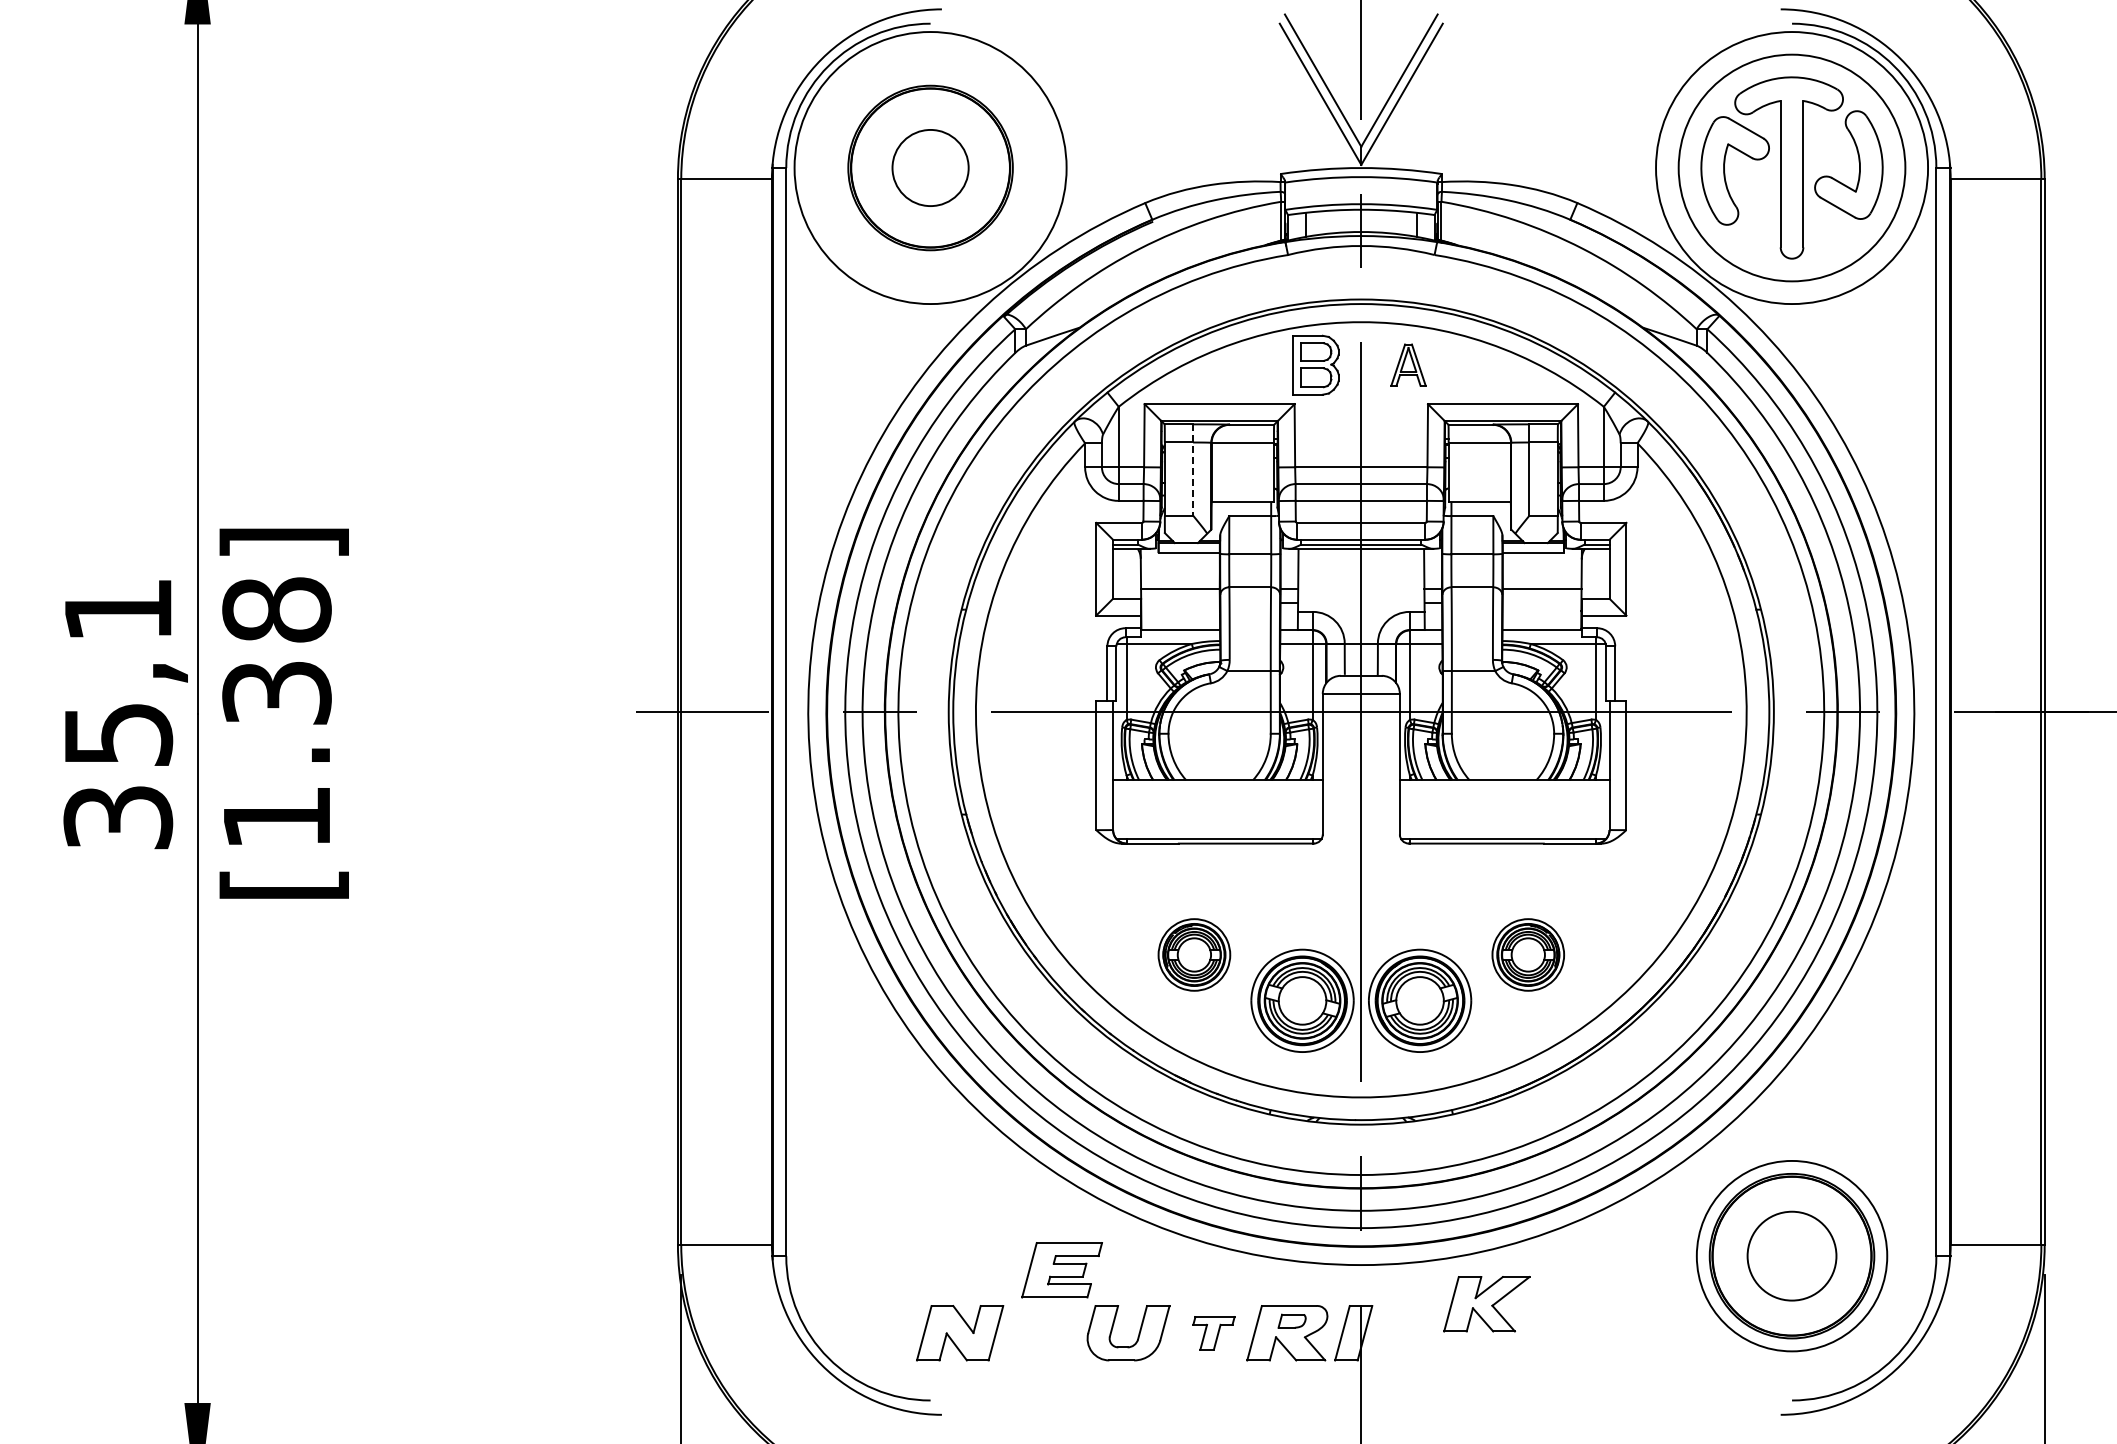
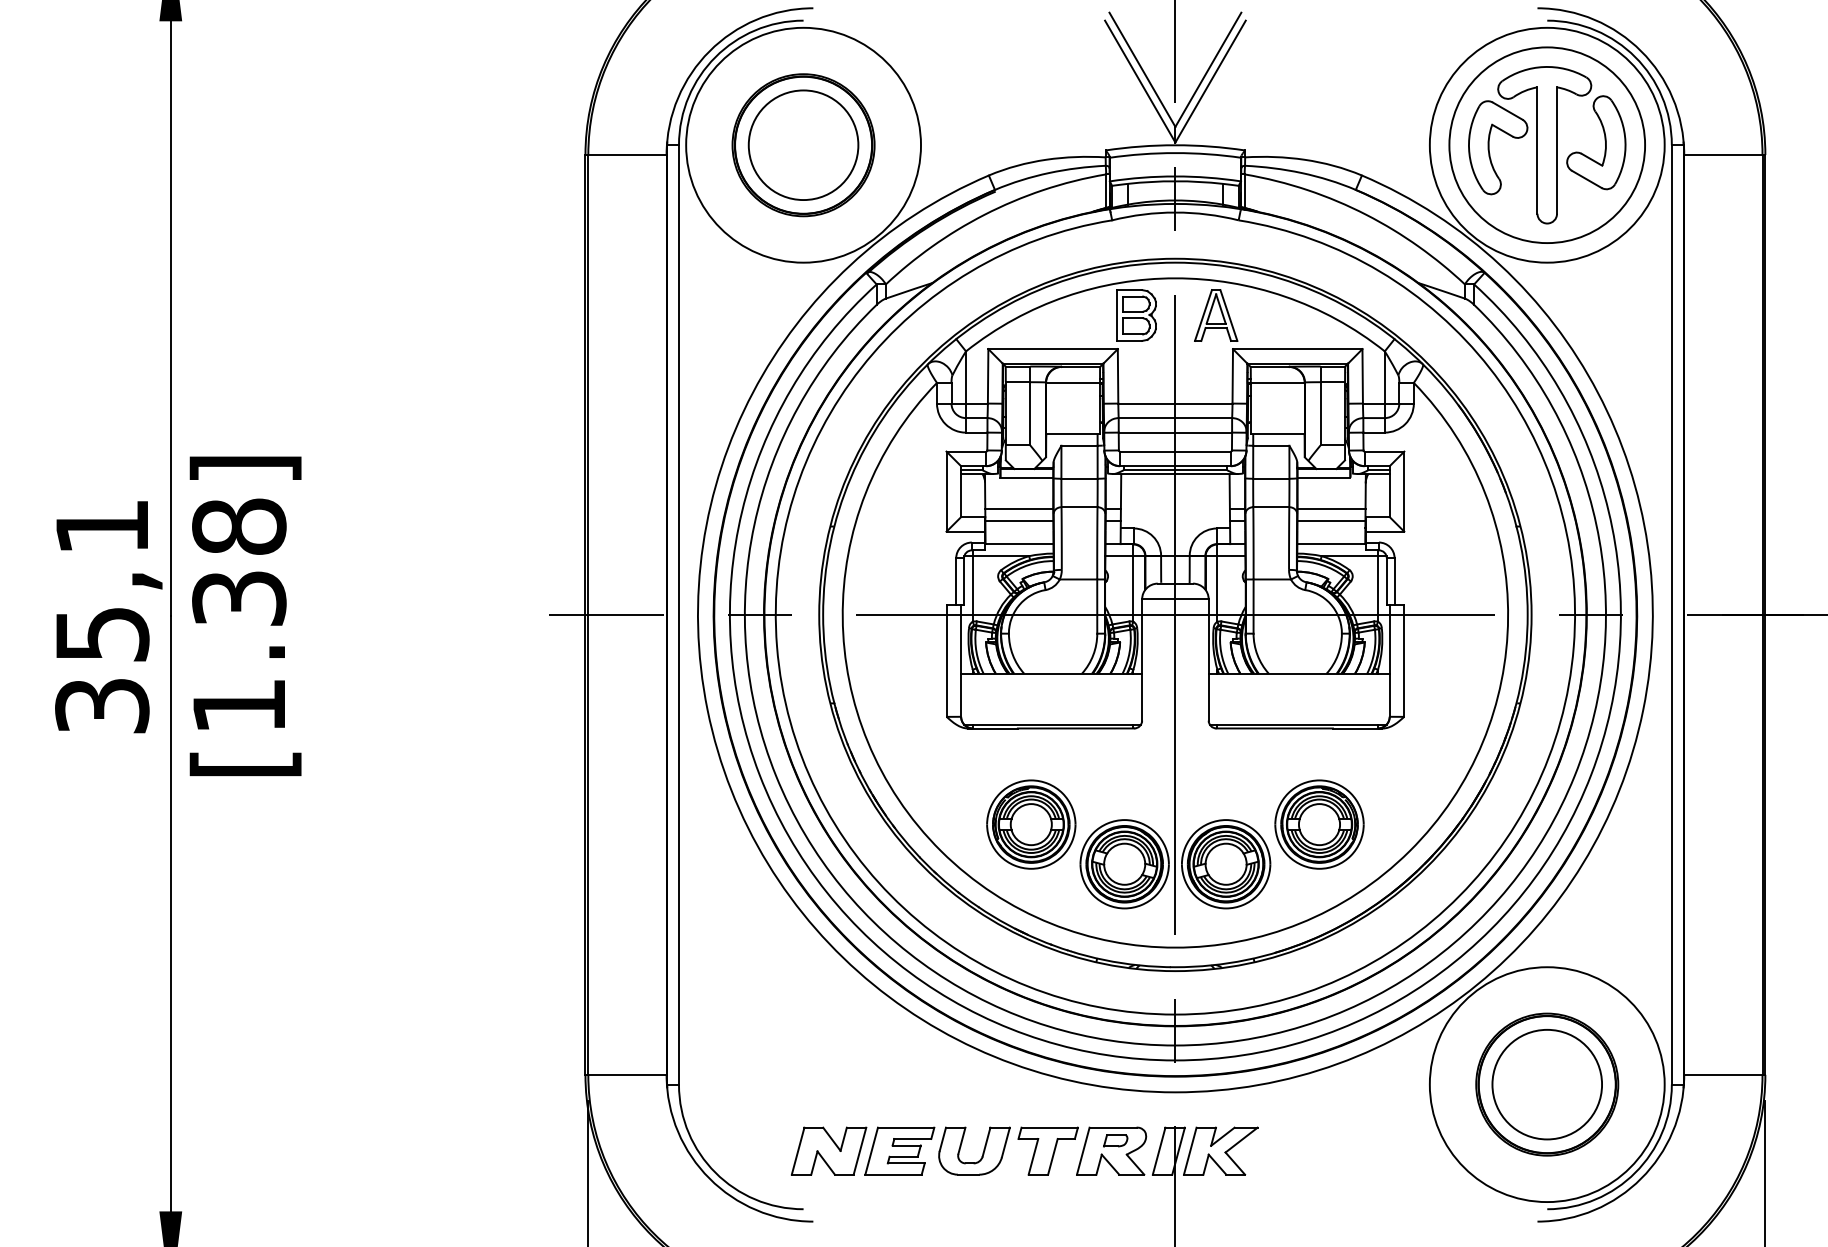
circle: (930, 167) -> (803, 144), size x1.67
part: (1408, 364) -> (1216, 314), size x1.43
line: (1193, 470) -> (1030, 406), dashed -> solid
line: (1180, 603) -> (1019, 521), added
line: (1541, 603) -> (1330, 521), added
part: (1194, 954) -> (1031, 824), size x1.43
part: (1528, 954) -> (1319, 824), size x1.43
circle: (1791, 1255) -> (1546, 1084), size x1.43
circle: (1792, 1256) -> (1547, 1084), size x1.43
part: (1061, 1270) -> (899, 1151), moved
part: (1486, 1304) -> (1220, 1151), moved
part: (1213, 1333) -> (1047, 1151), size x1.67

